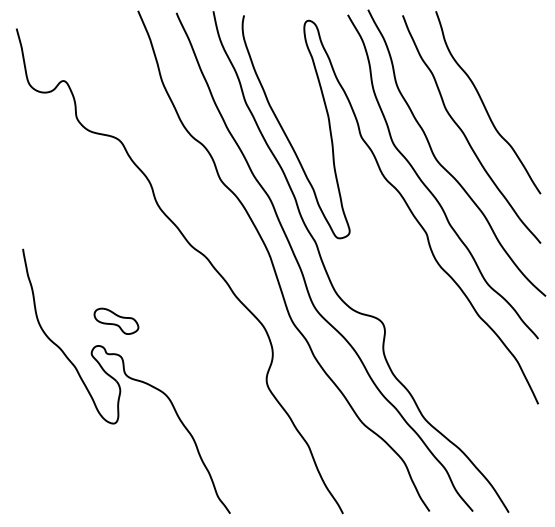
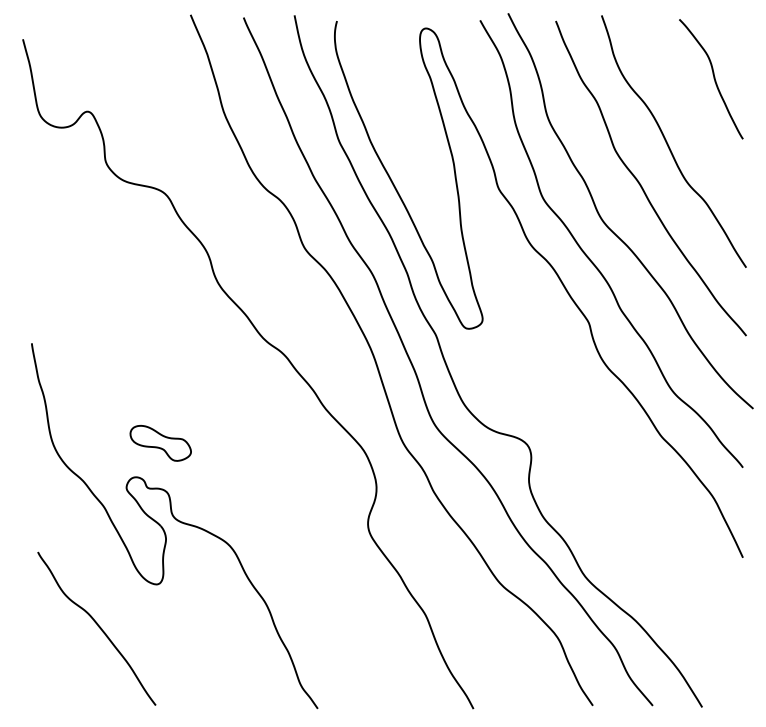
curve: (516, 56) -> (713, 78), added
curve: (70, 454) -> (97, 626), added

